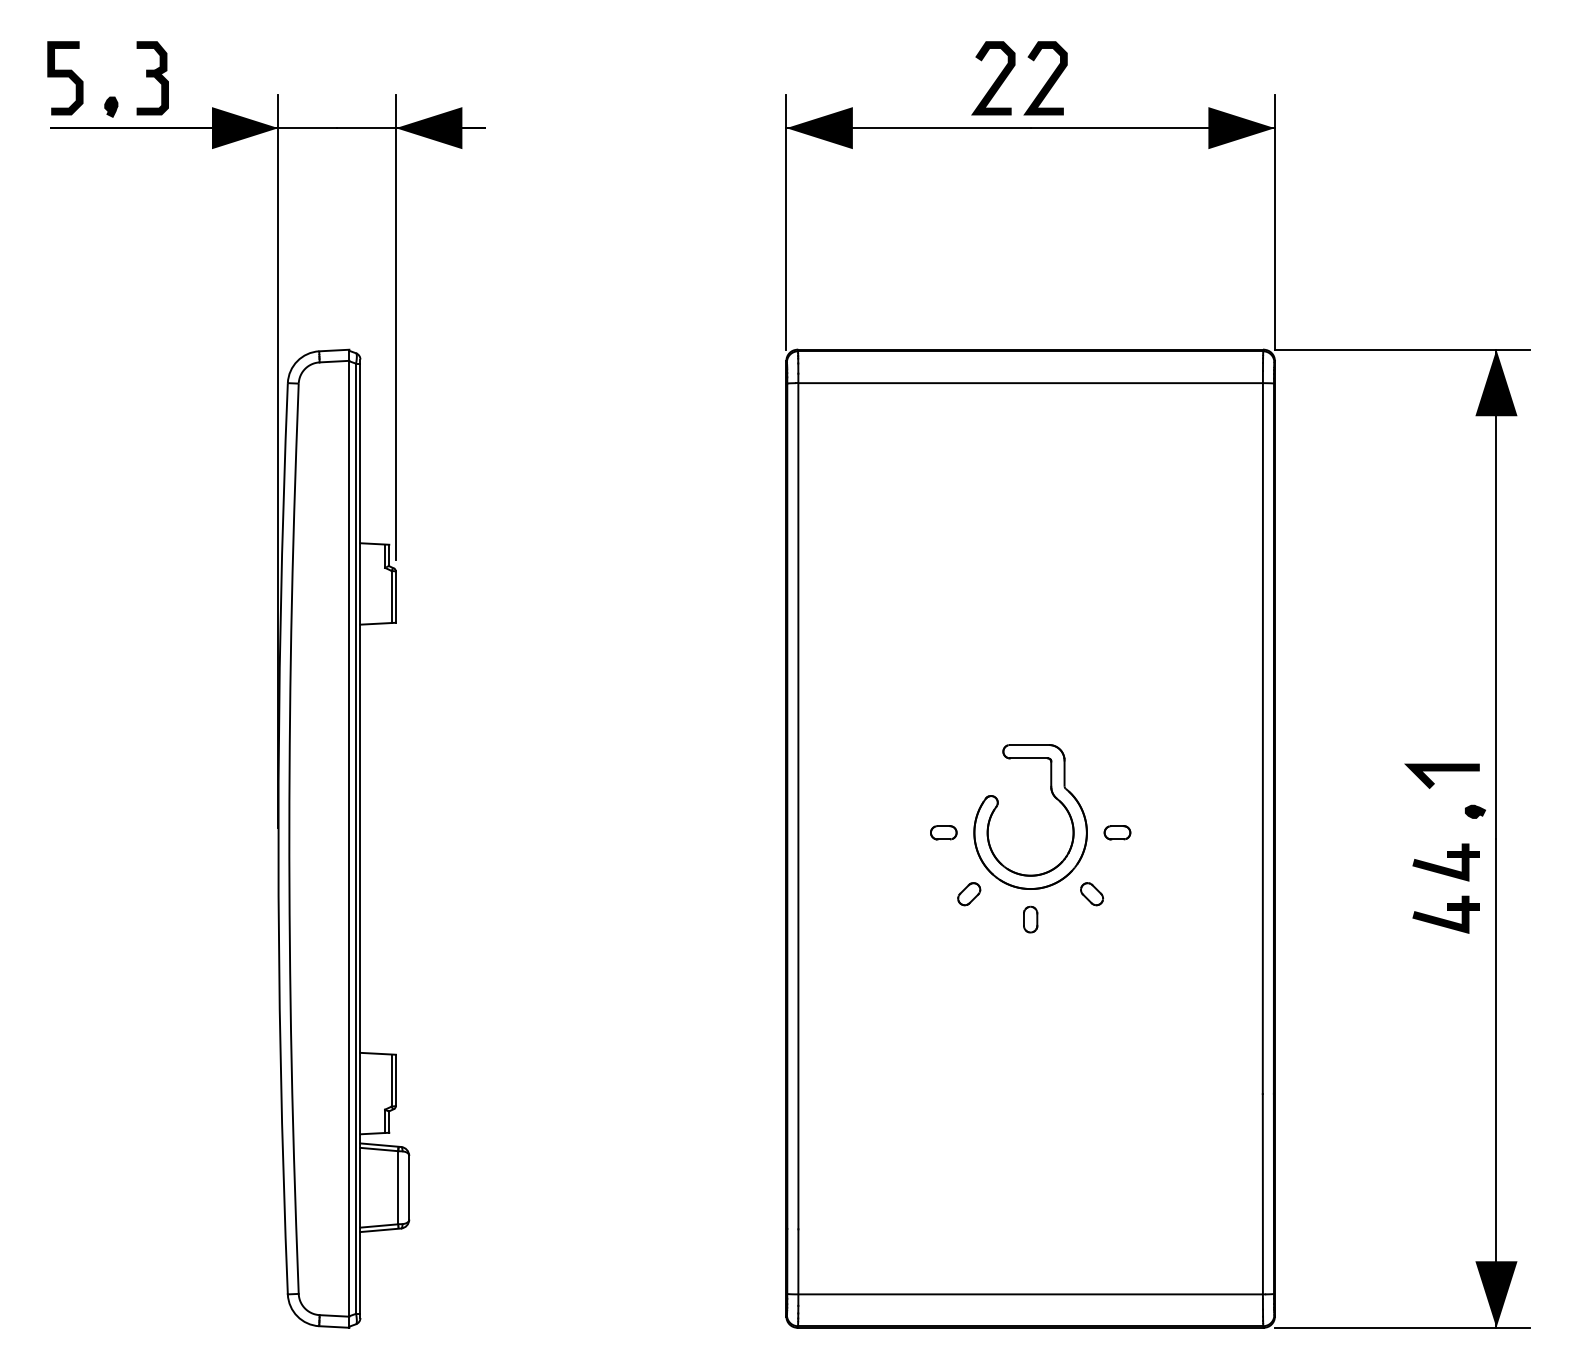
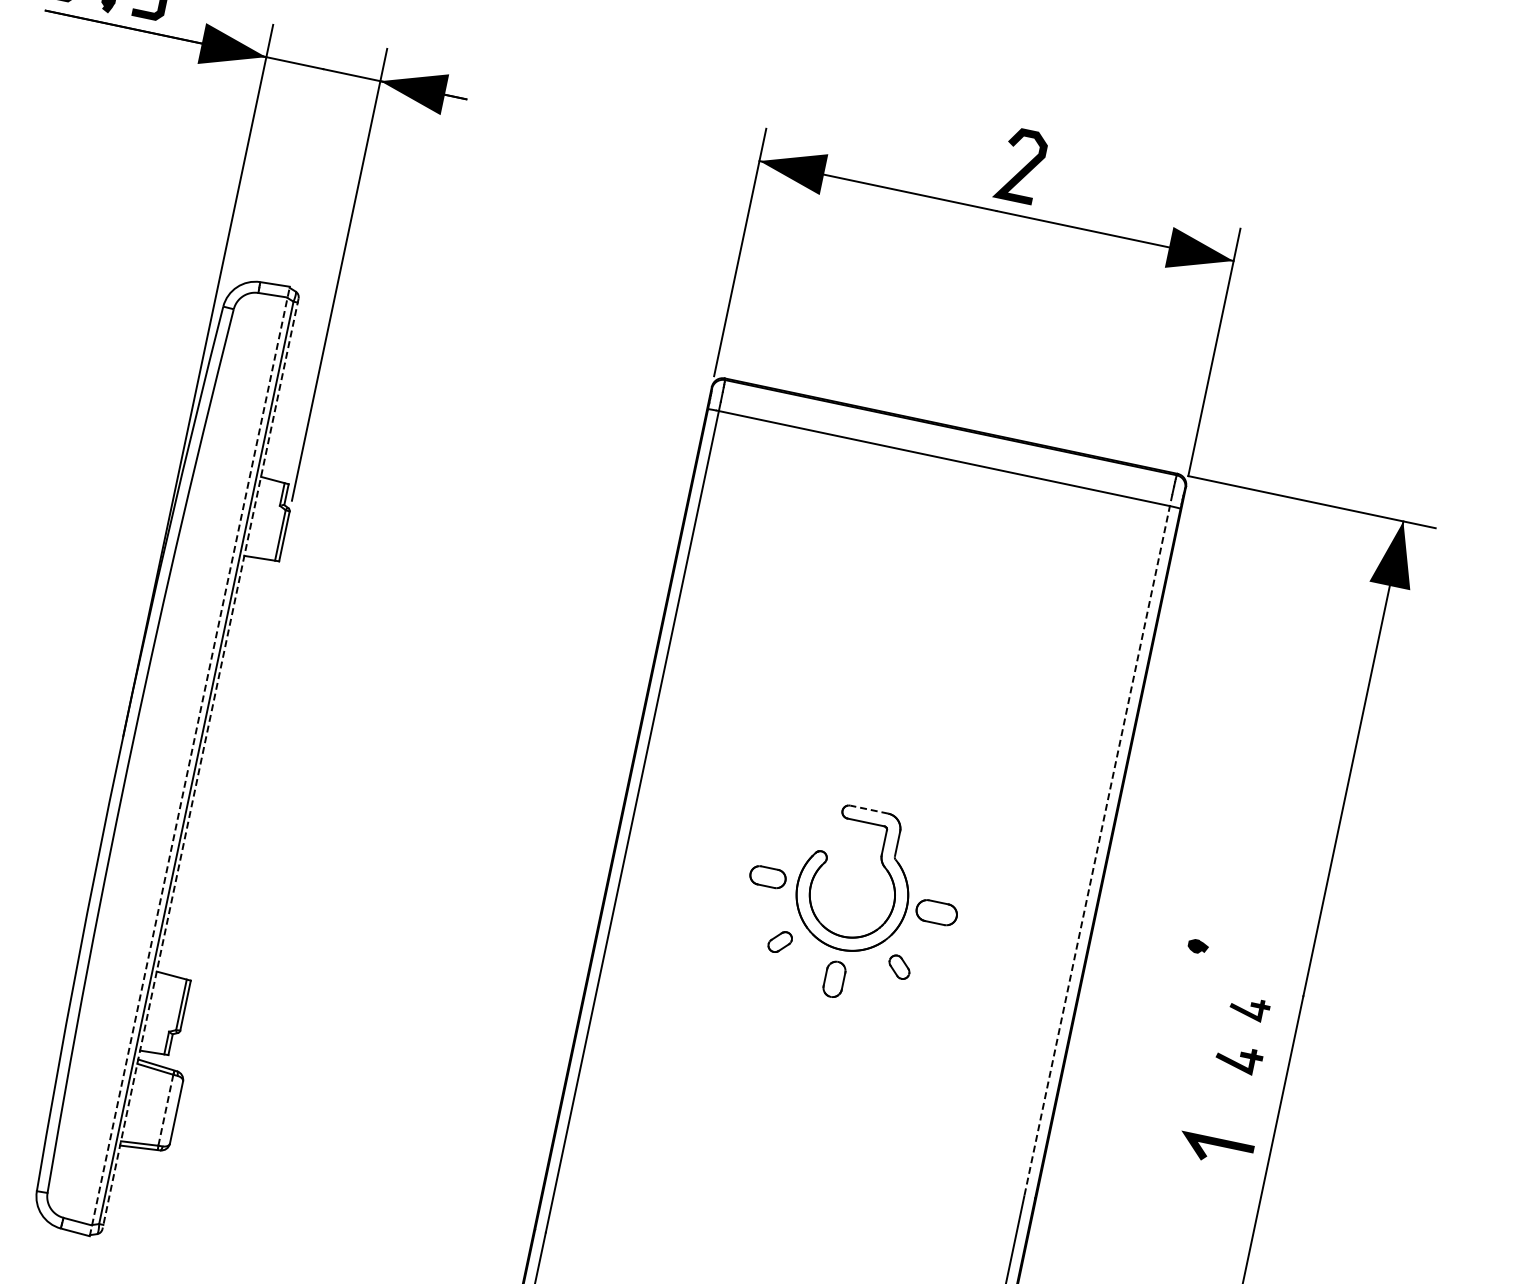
curve: (995, 80) -> (972, 157), removed
line: (1262, 732) -> (1098, 845), solid -> dashed
line: (1029, 745) -> (869, 810), solid -> dashed
line: (1441, 771) -> (1216, 1145), moved
part: (1475, 811) -> (1198, 946), moved
part: (943, 832) -> (767, 876), size x1.4
part: (1117, 832) -> (936, 912), size x1.6
line: (349, 838) -> (190, 761), solid -> dashed
line: (360, 839) -> (200, 764), solid -> dashed
part: (1445, 862) -> (1249, 1008), size x0.6
part: (1445, 914) -> (1238, 1059), size x0.7
part: (1030, 919) -> (834, 979), size x1.4
line: (398, 1187) -> (166, 1110), solid -> dashed

